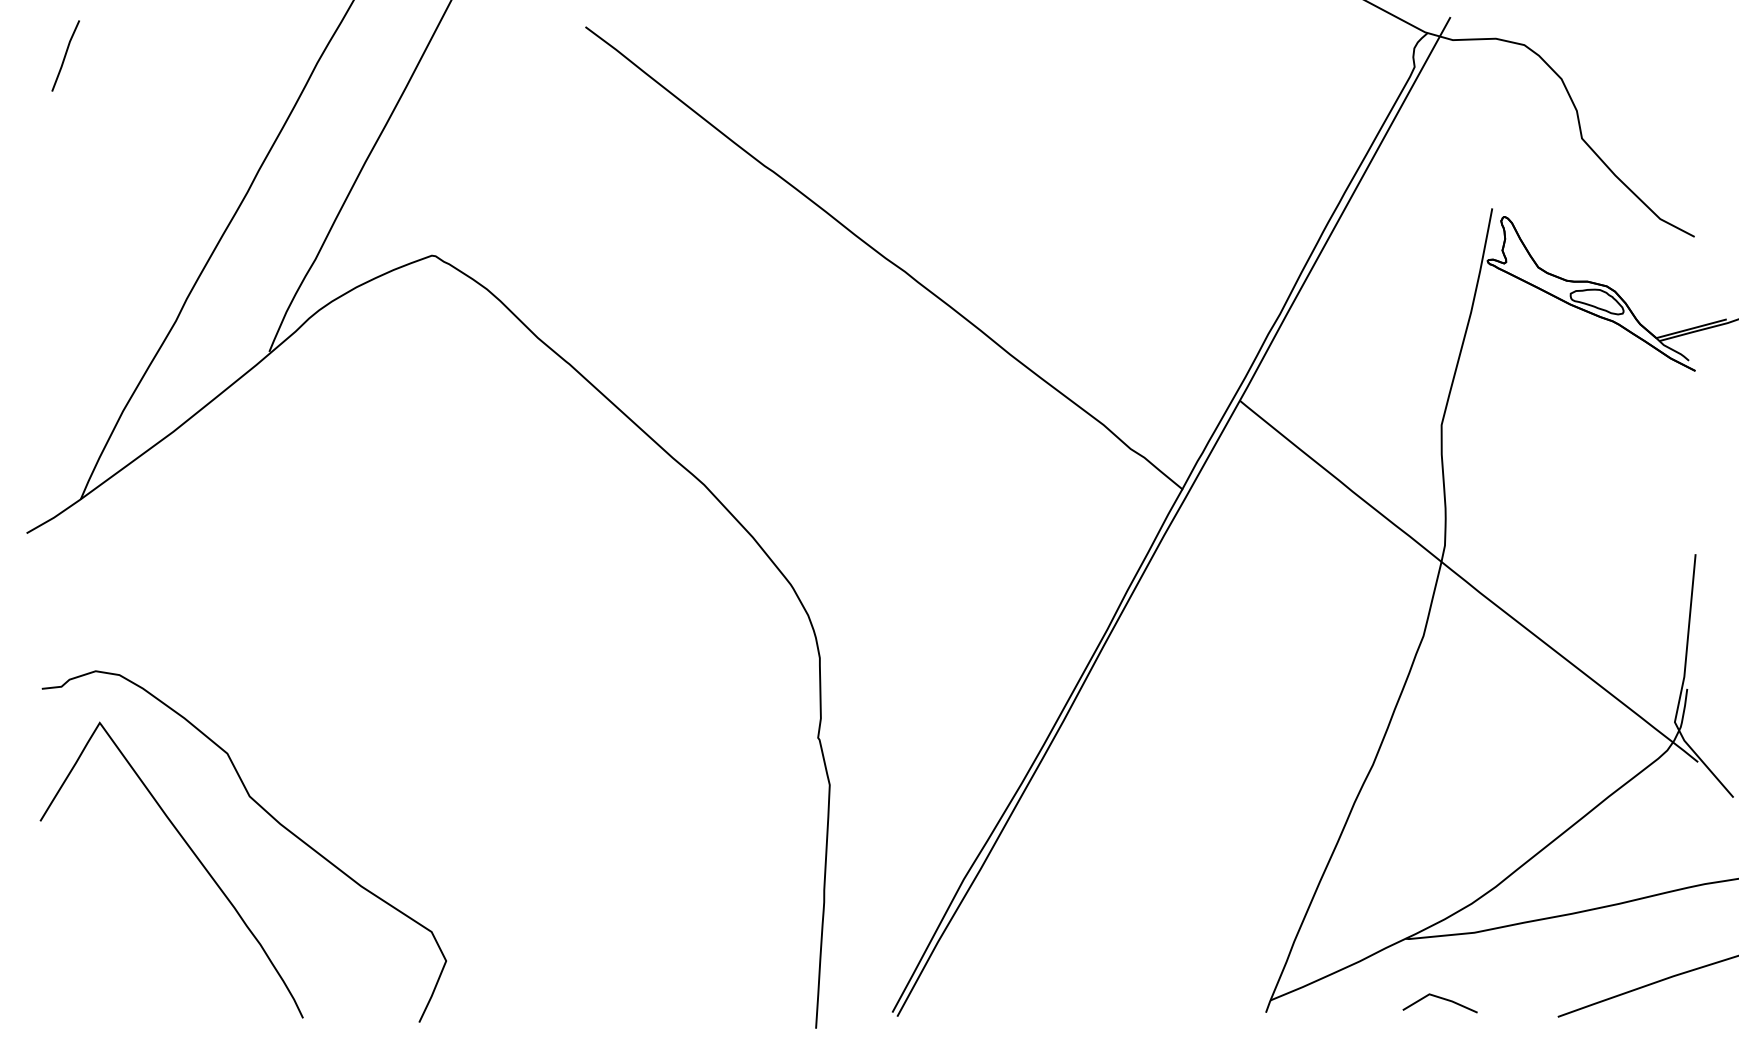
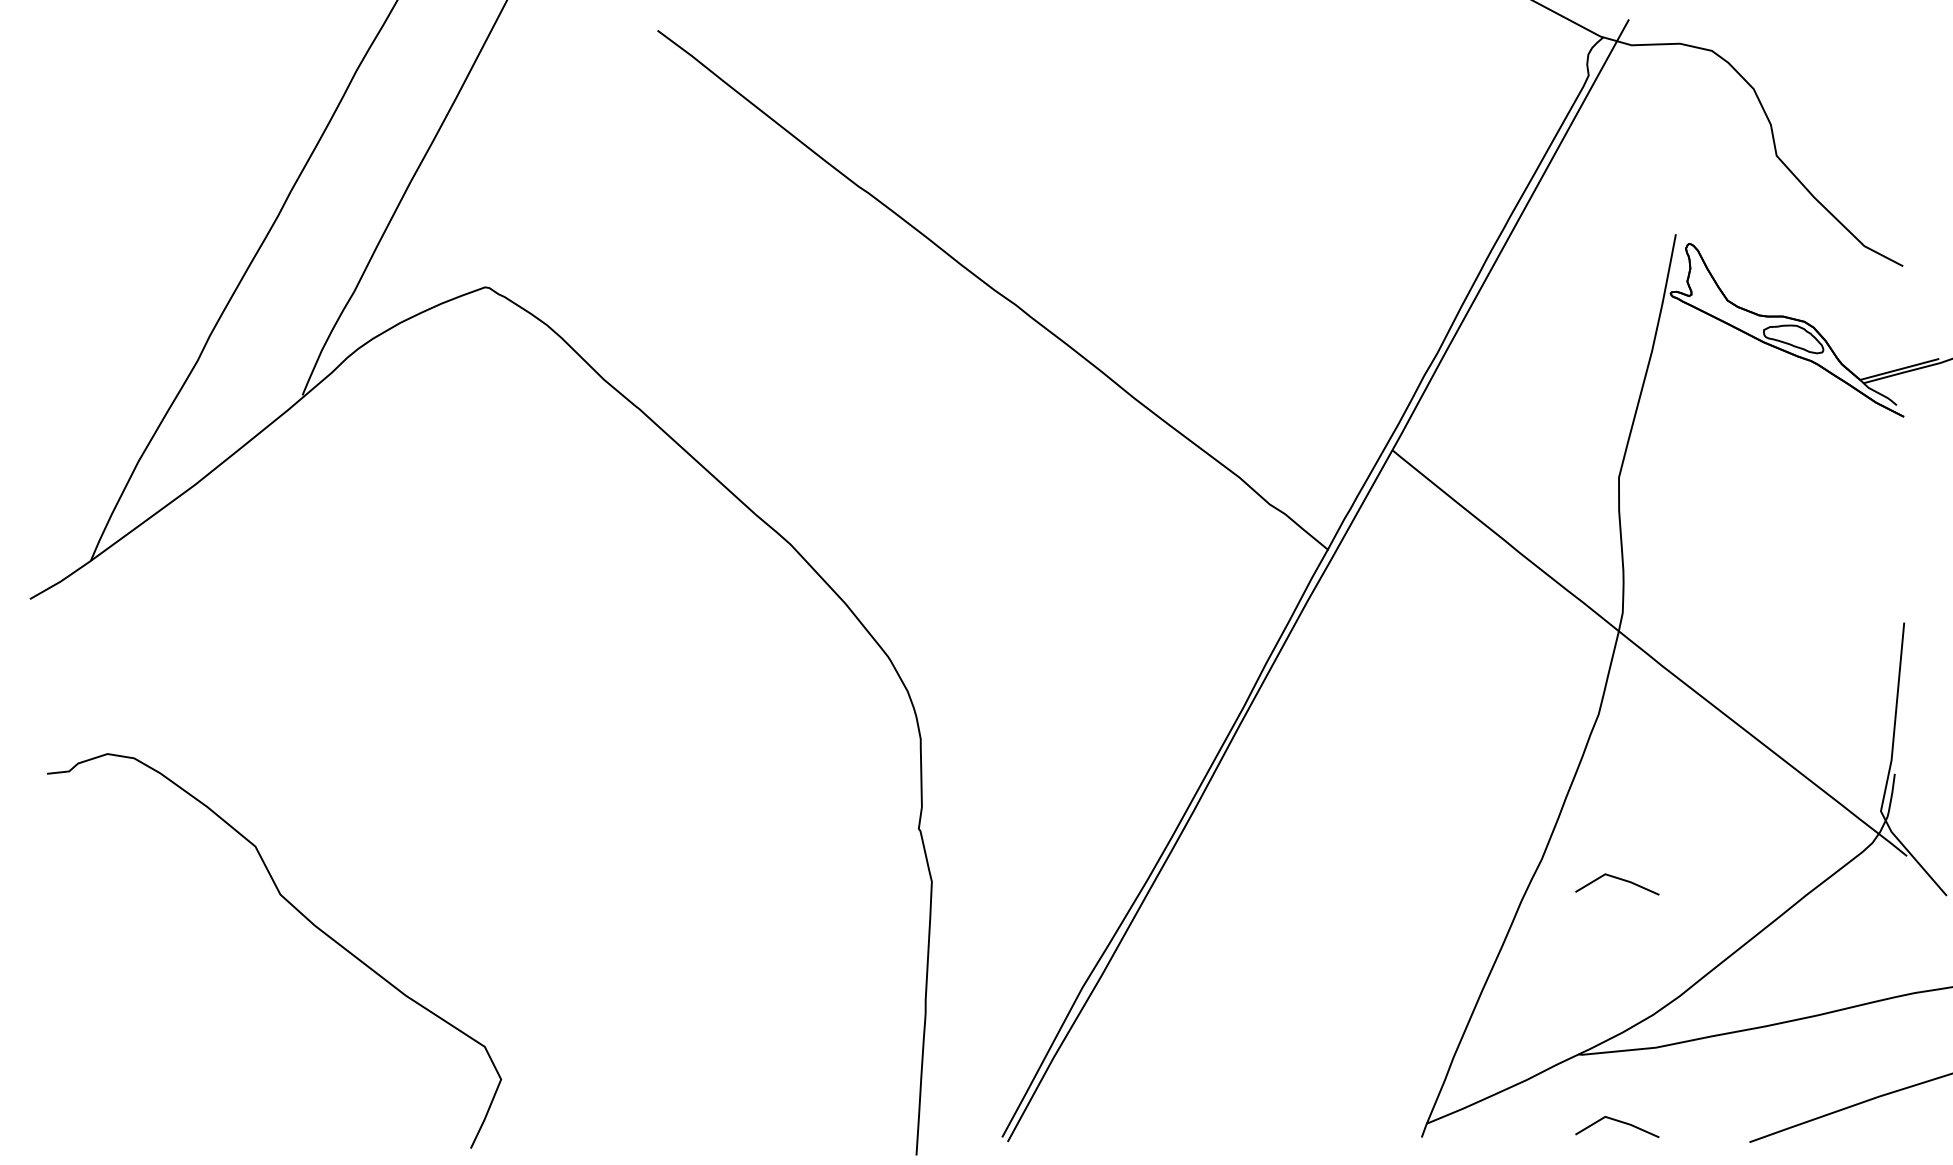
line: (65, 55) -> (73, 62), removed
line: (1439, 782) -> (1616, 878), added
curve: (193, 854) -> (217, 959), removed

